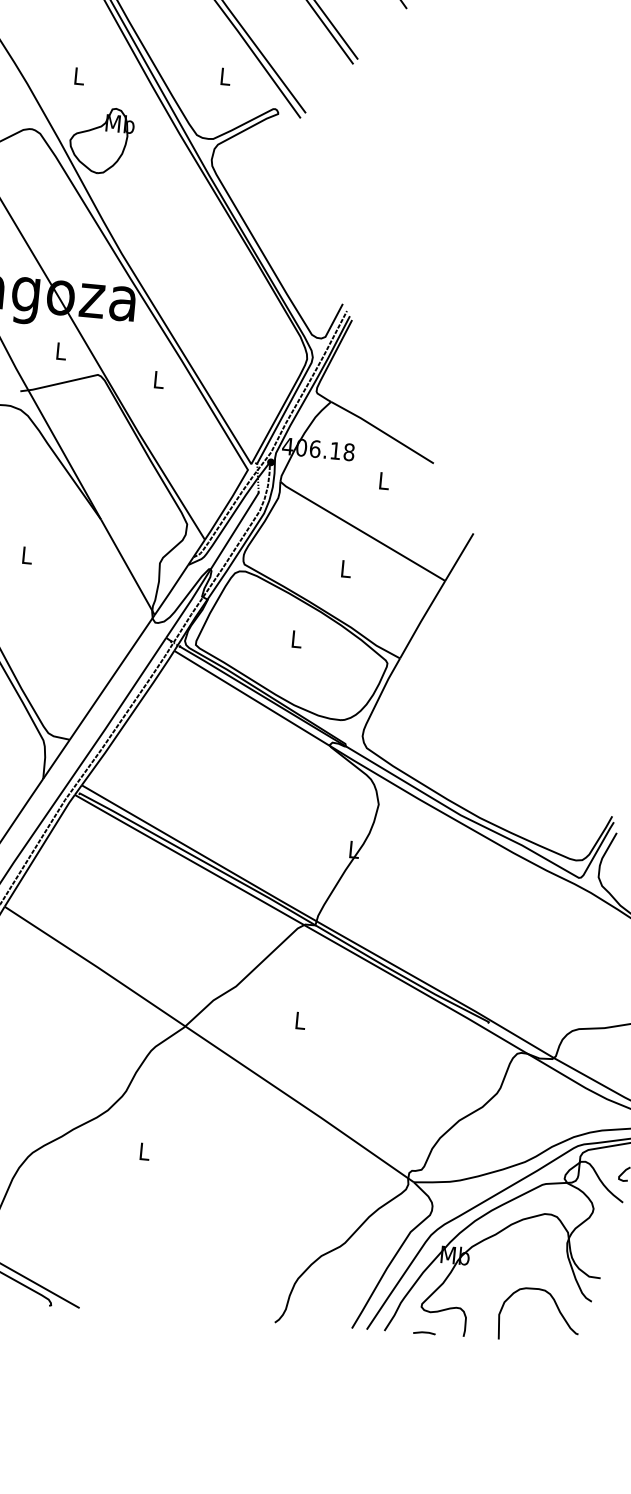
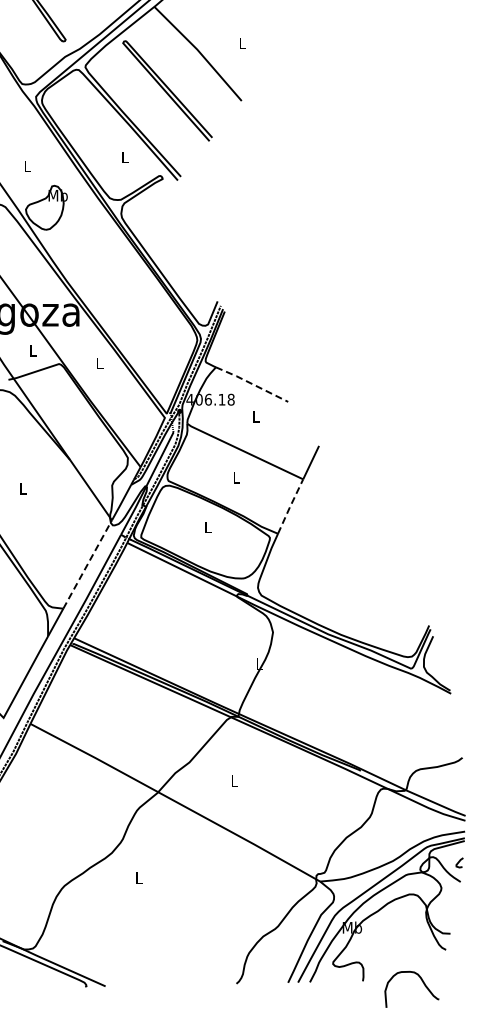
line: (381, 430) -> (251, 383), solid -> dashed
line: (422, 621) -> (290, 507), solid -> dashed
line: (112, 677) -> (87, 564), solid -> dashed
curve: (555, 1306) -> (422, 982), moved
line: (424, 1331) -> (336, 980), removed

